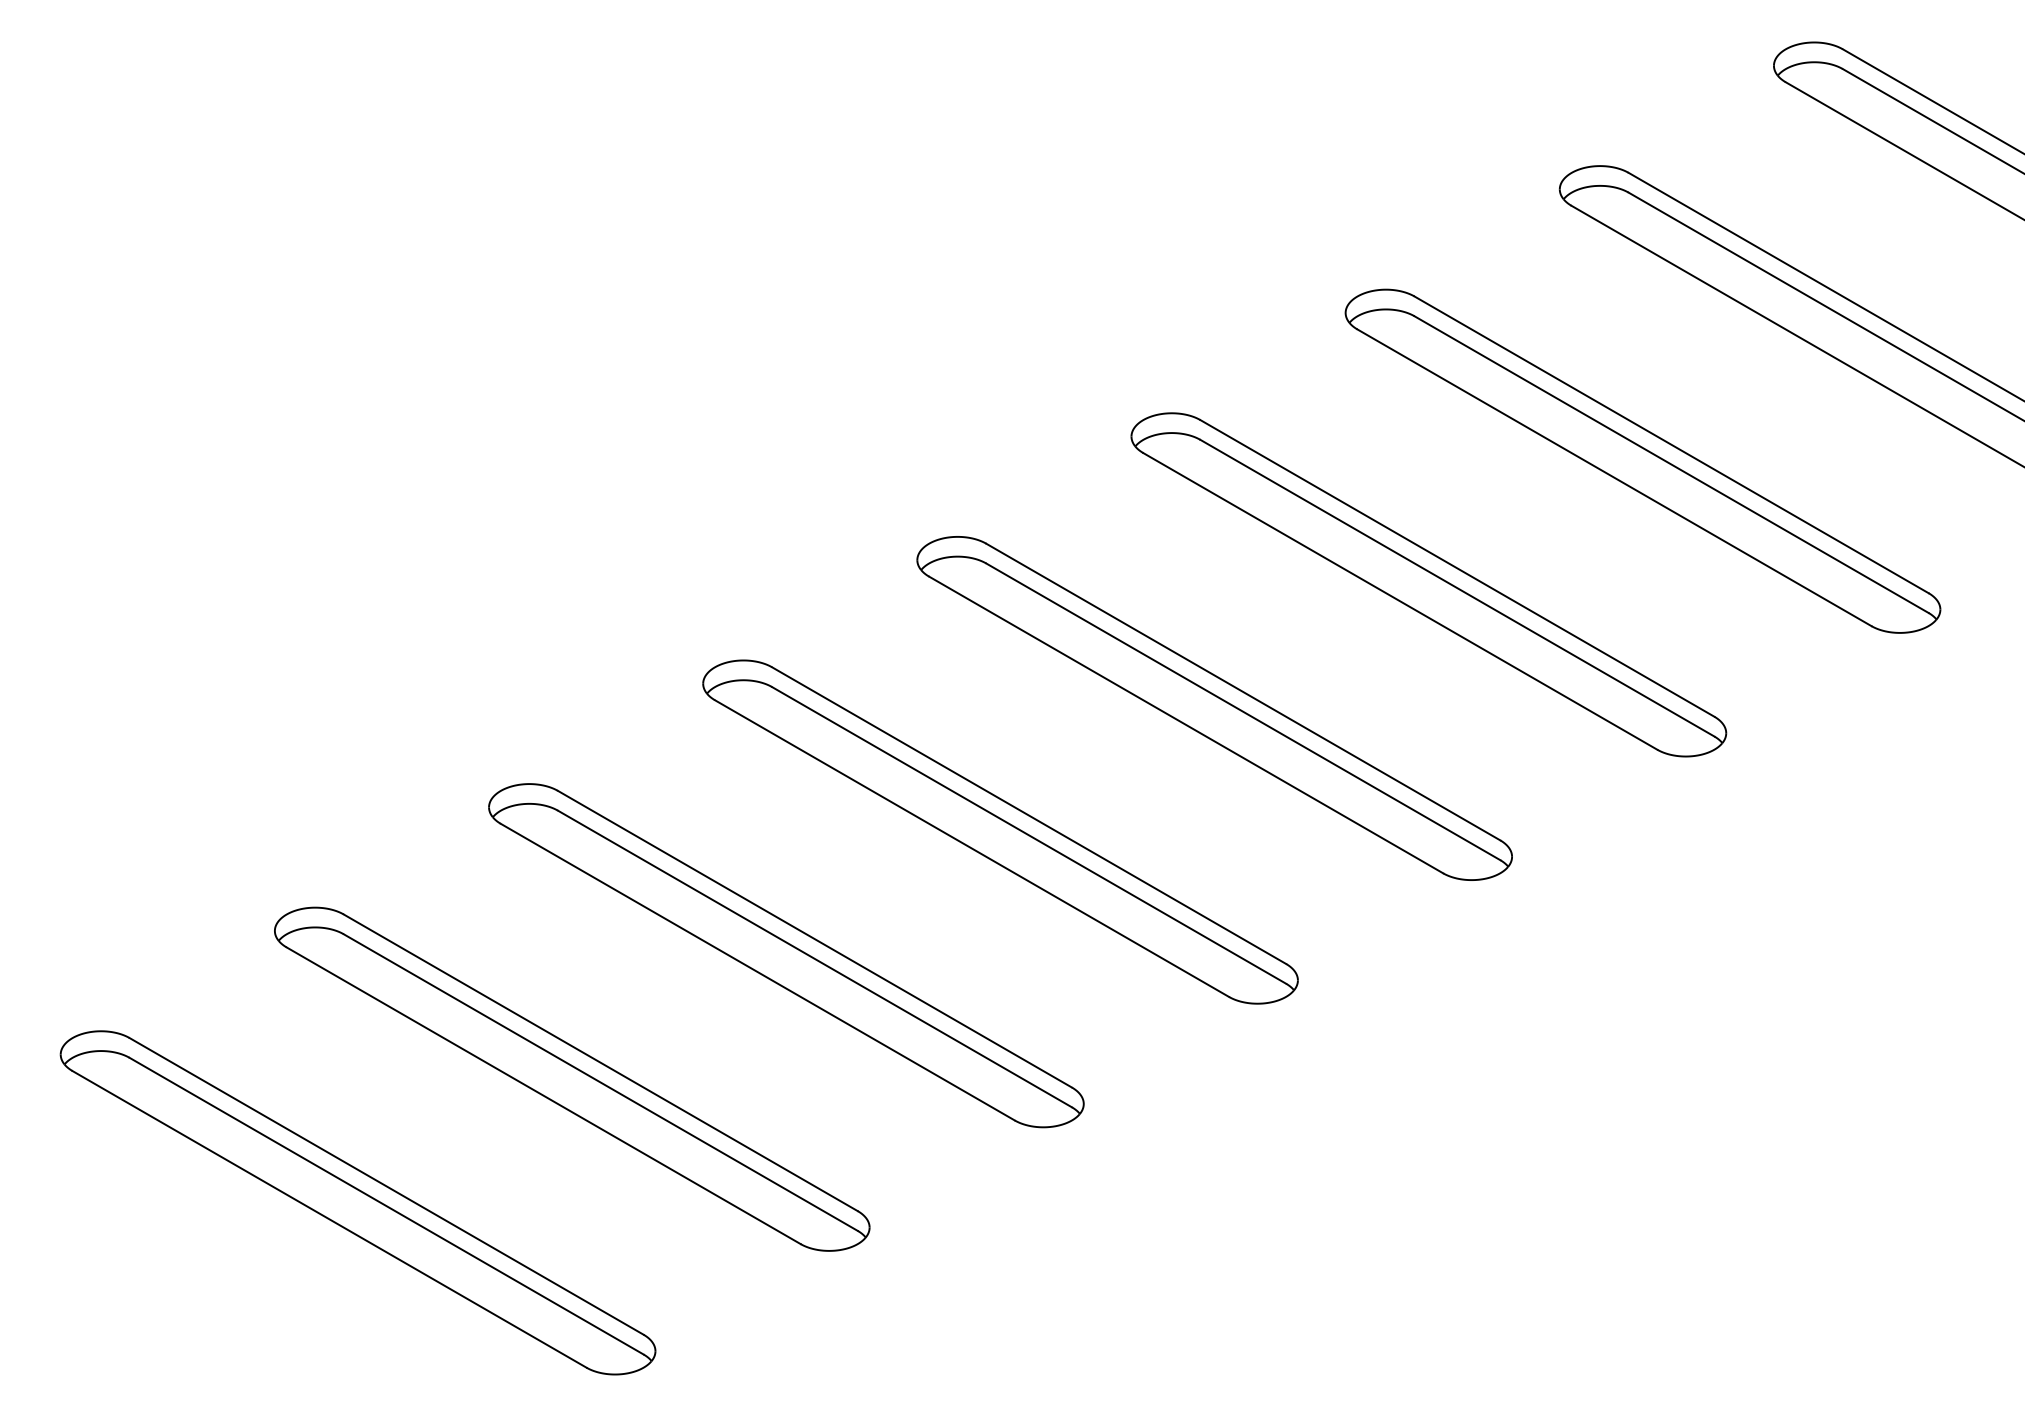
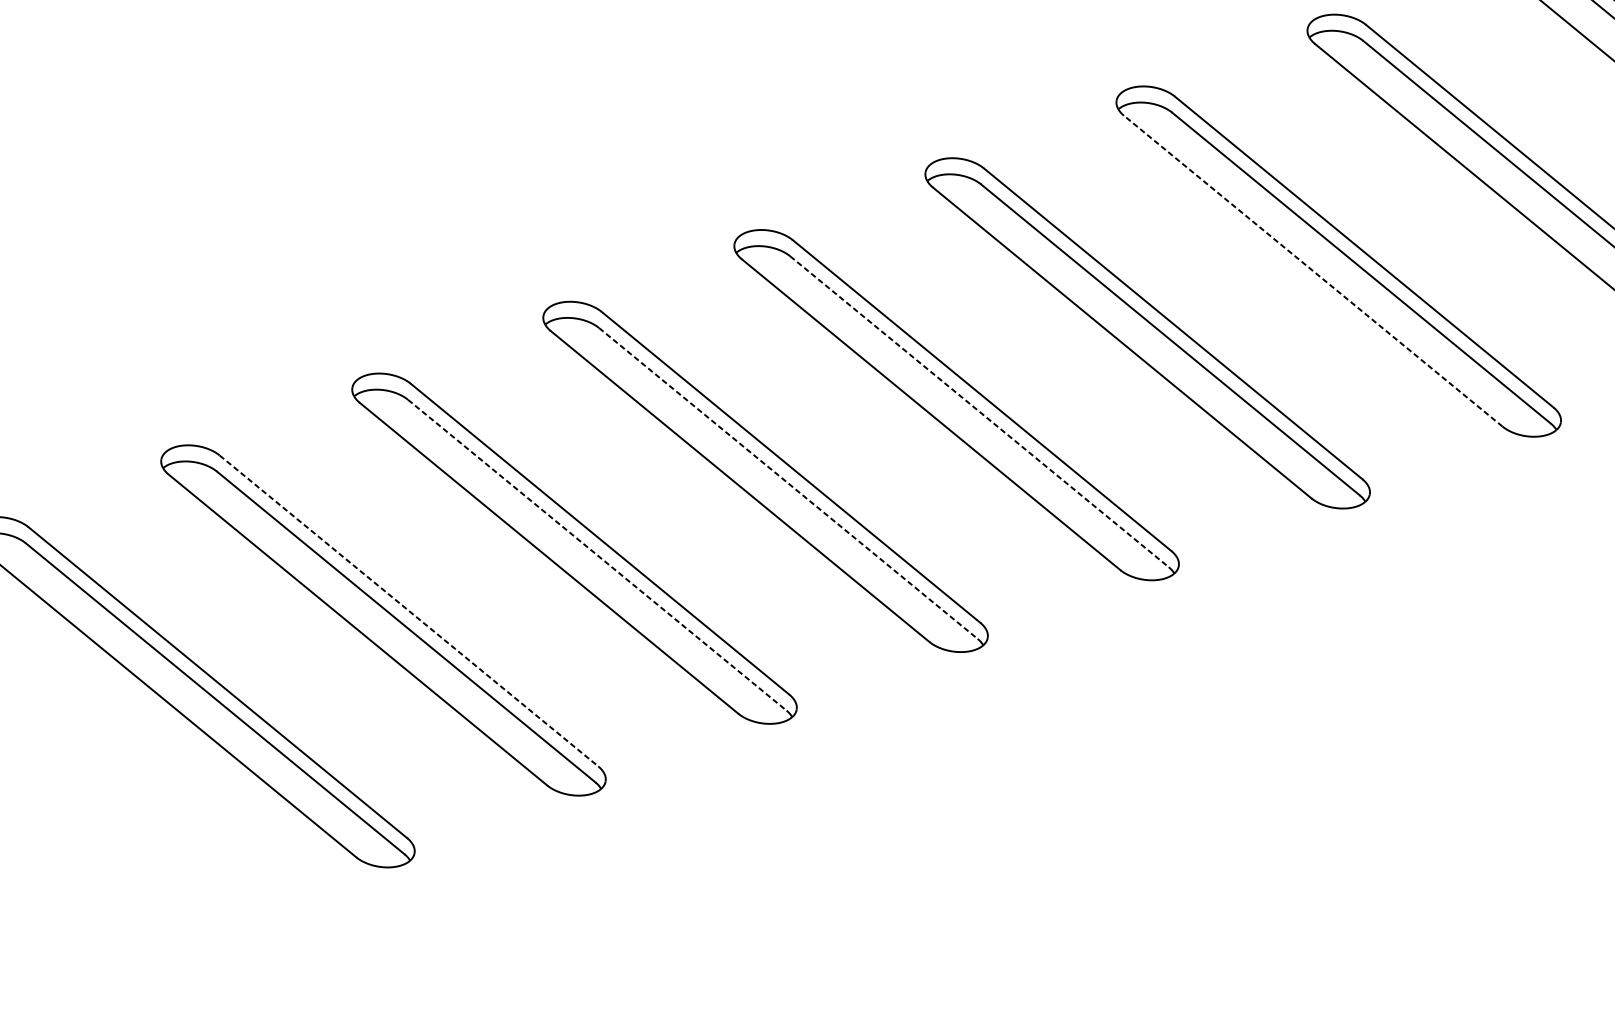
line: (1614, 477) -> (1313, 270), solid -> dashed
line: (1243, 711) -> (979, 411), solid -> dashed
line: (1029, 835) -> (788, 483), solid -> dashed
line: (814, 959) -> (596, 555), solid -> dashed
line: (600, 1062) -> (408, 610), solid -> dashed

